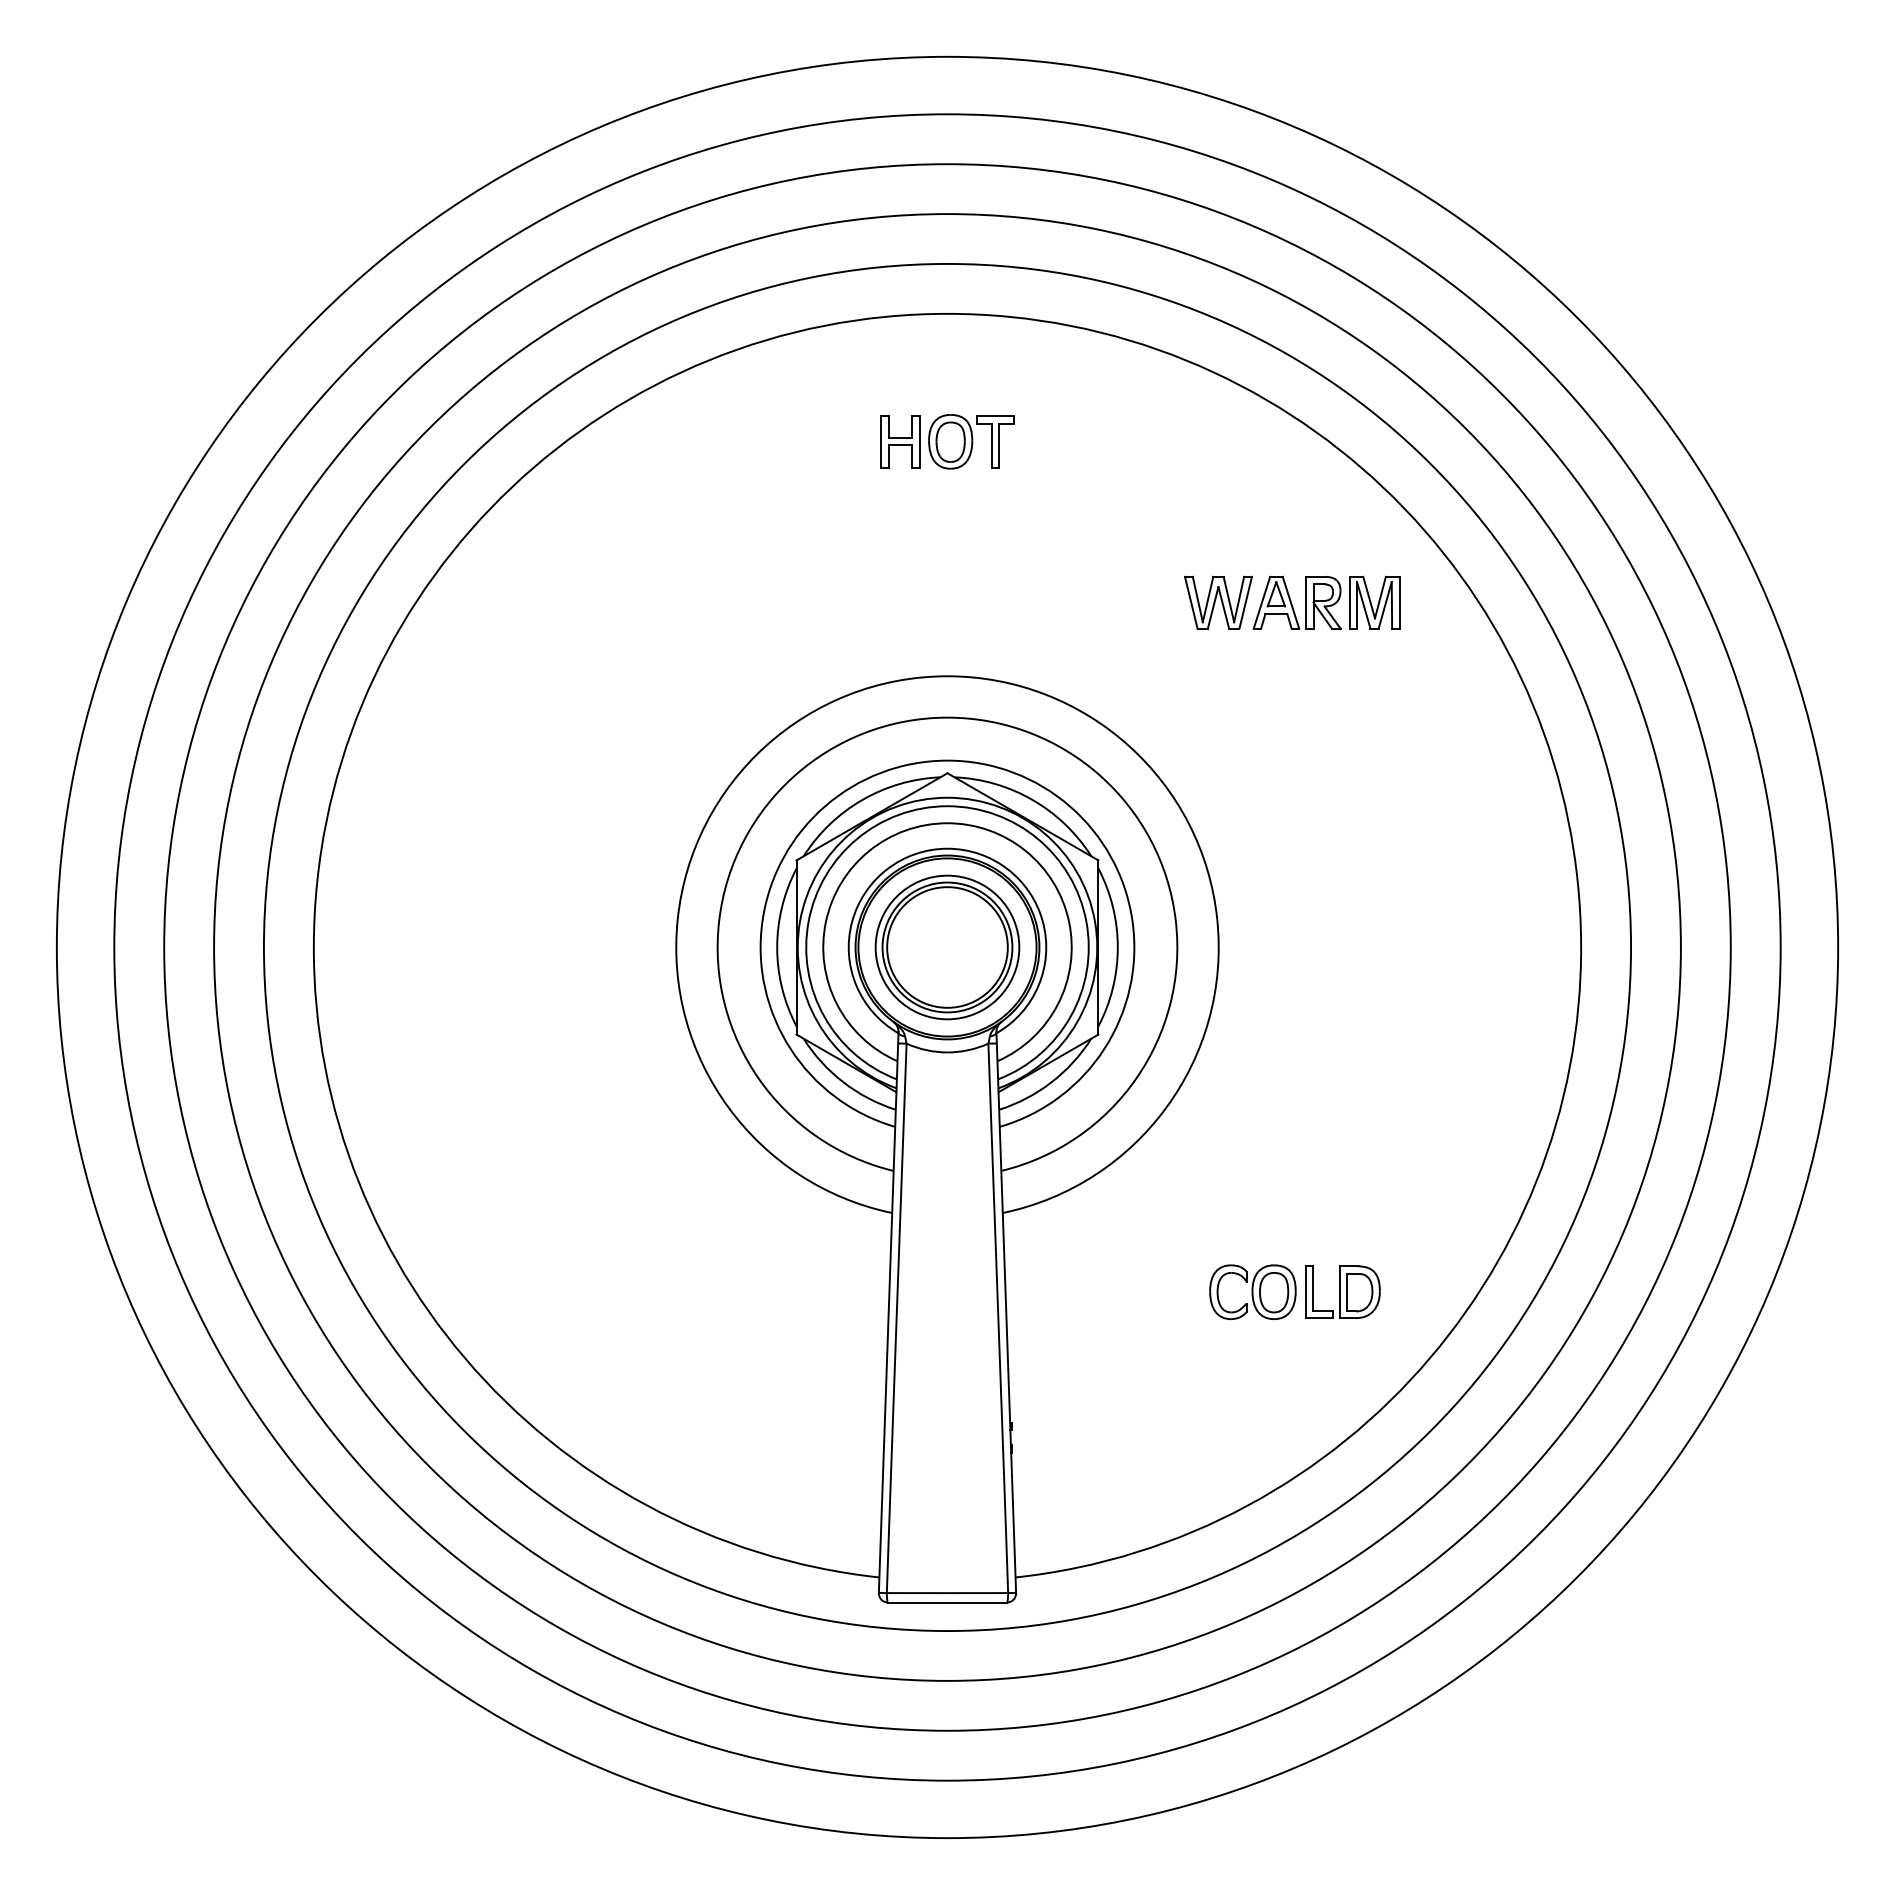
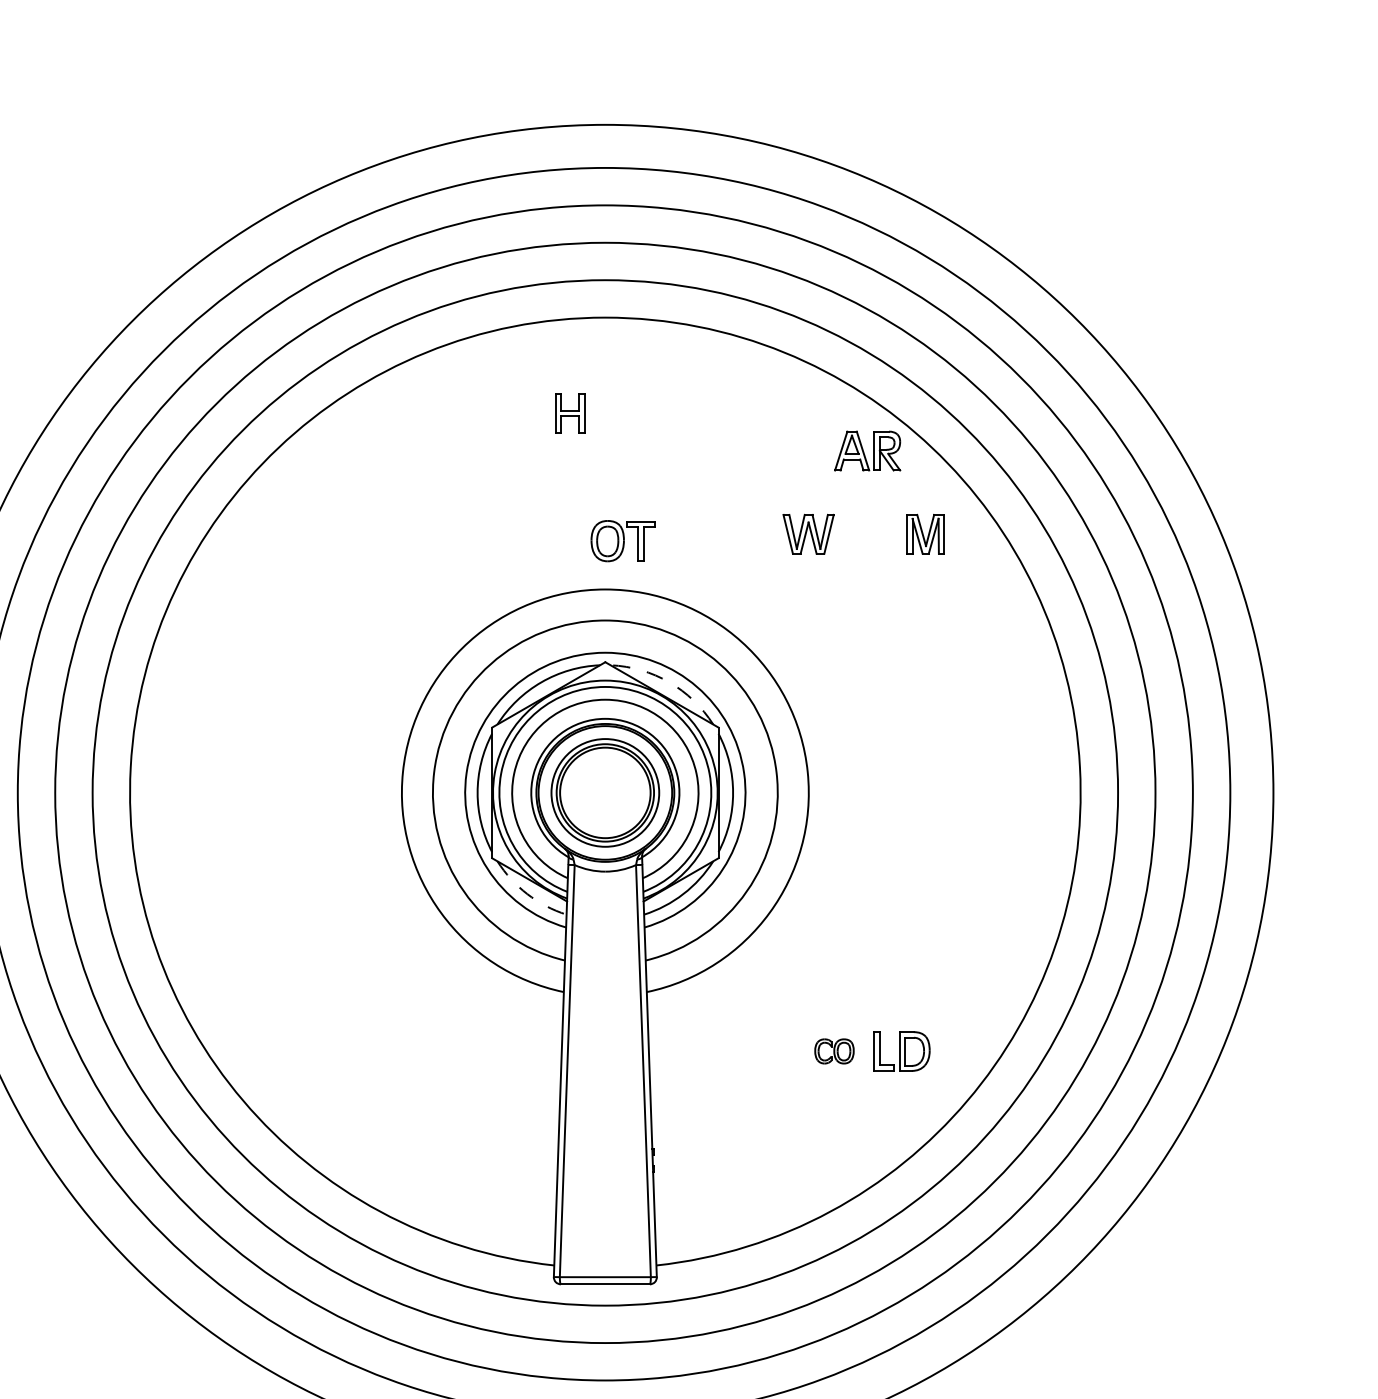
part: (971, 441) -> (623, 540), moved
part: (1296, 602) -> (867, 450), moved
arc: (1032, 800) -> (669, 682), solid -> dashed
arc: (843, 1082) -> (527, 894), solid -> dashed
part: (1252, 1291) -> (834, 1050), size x0.6

